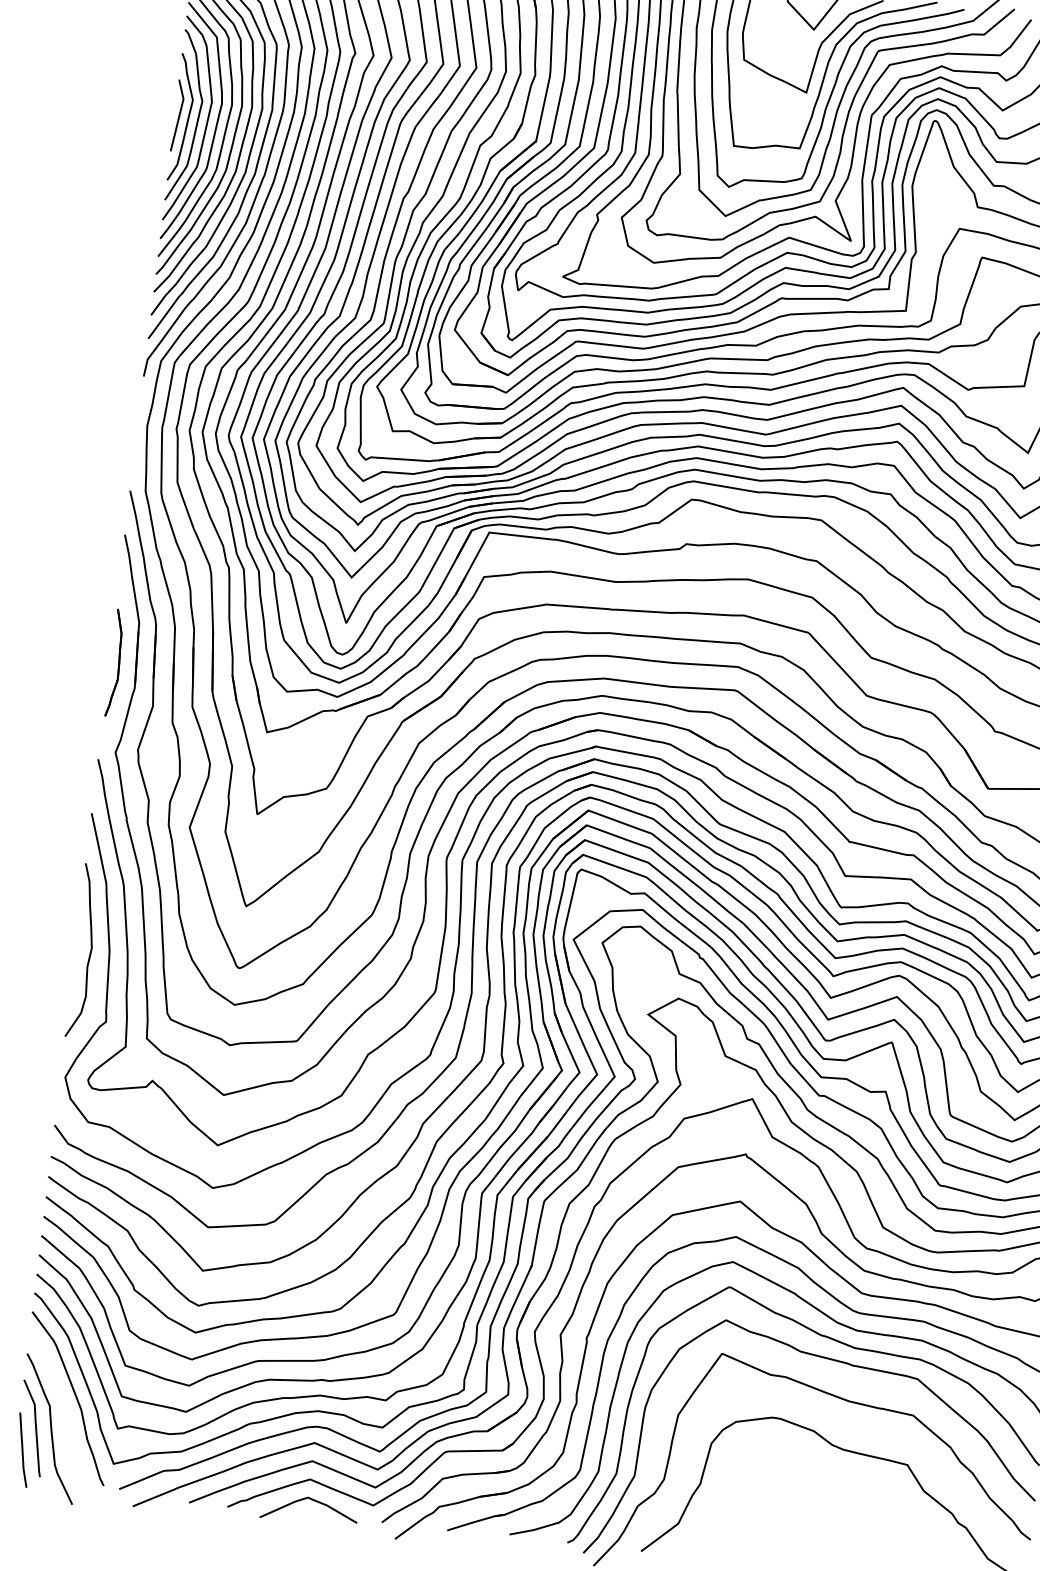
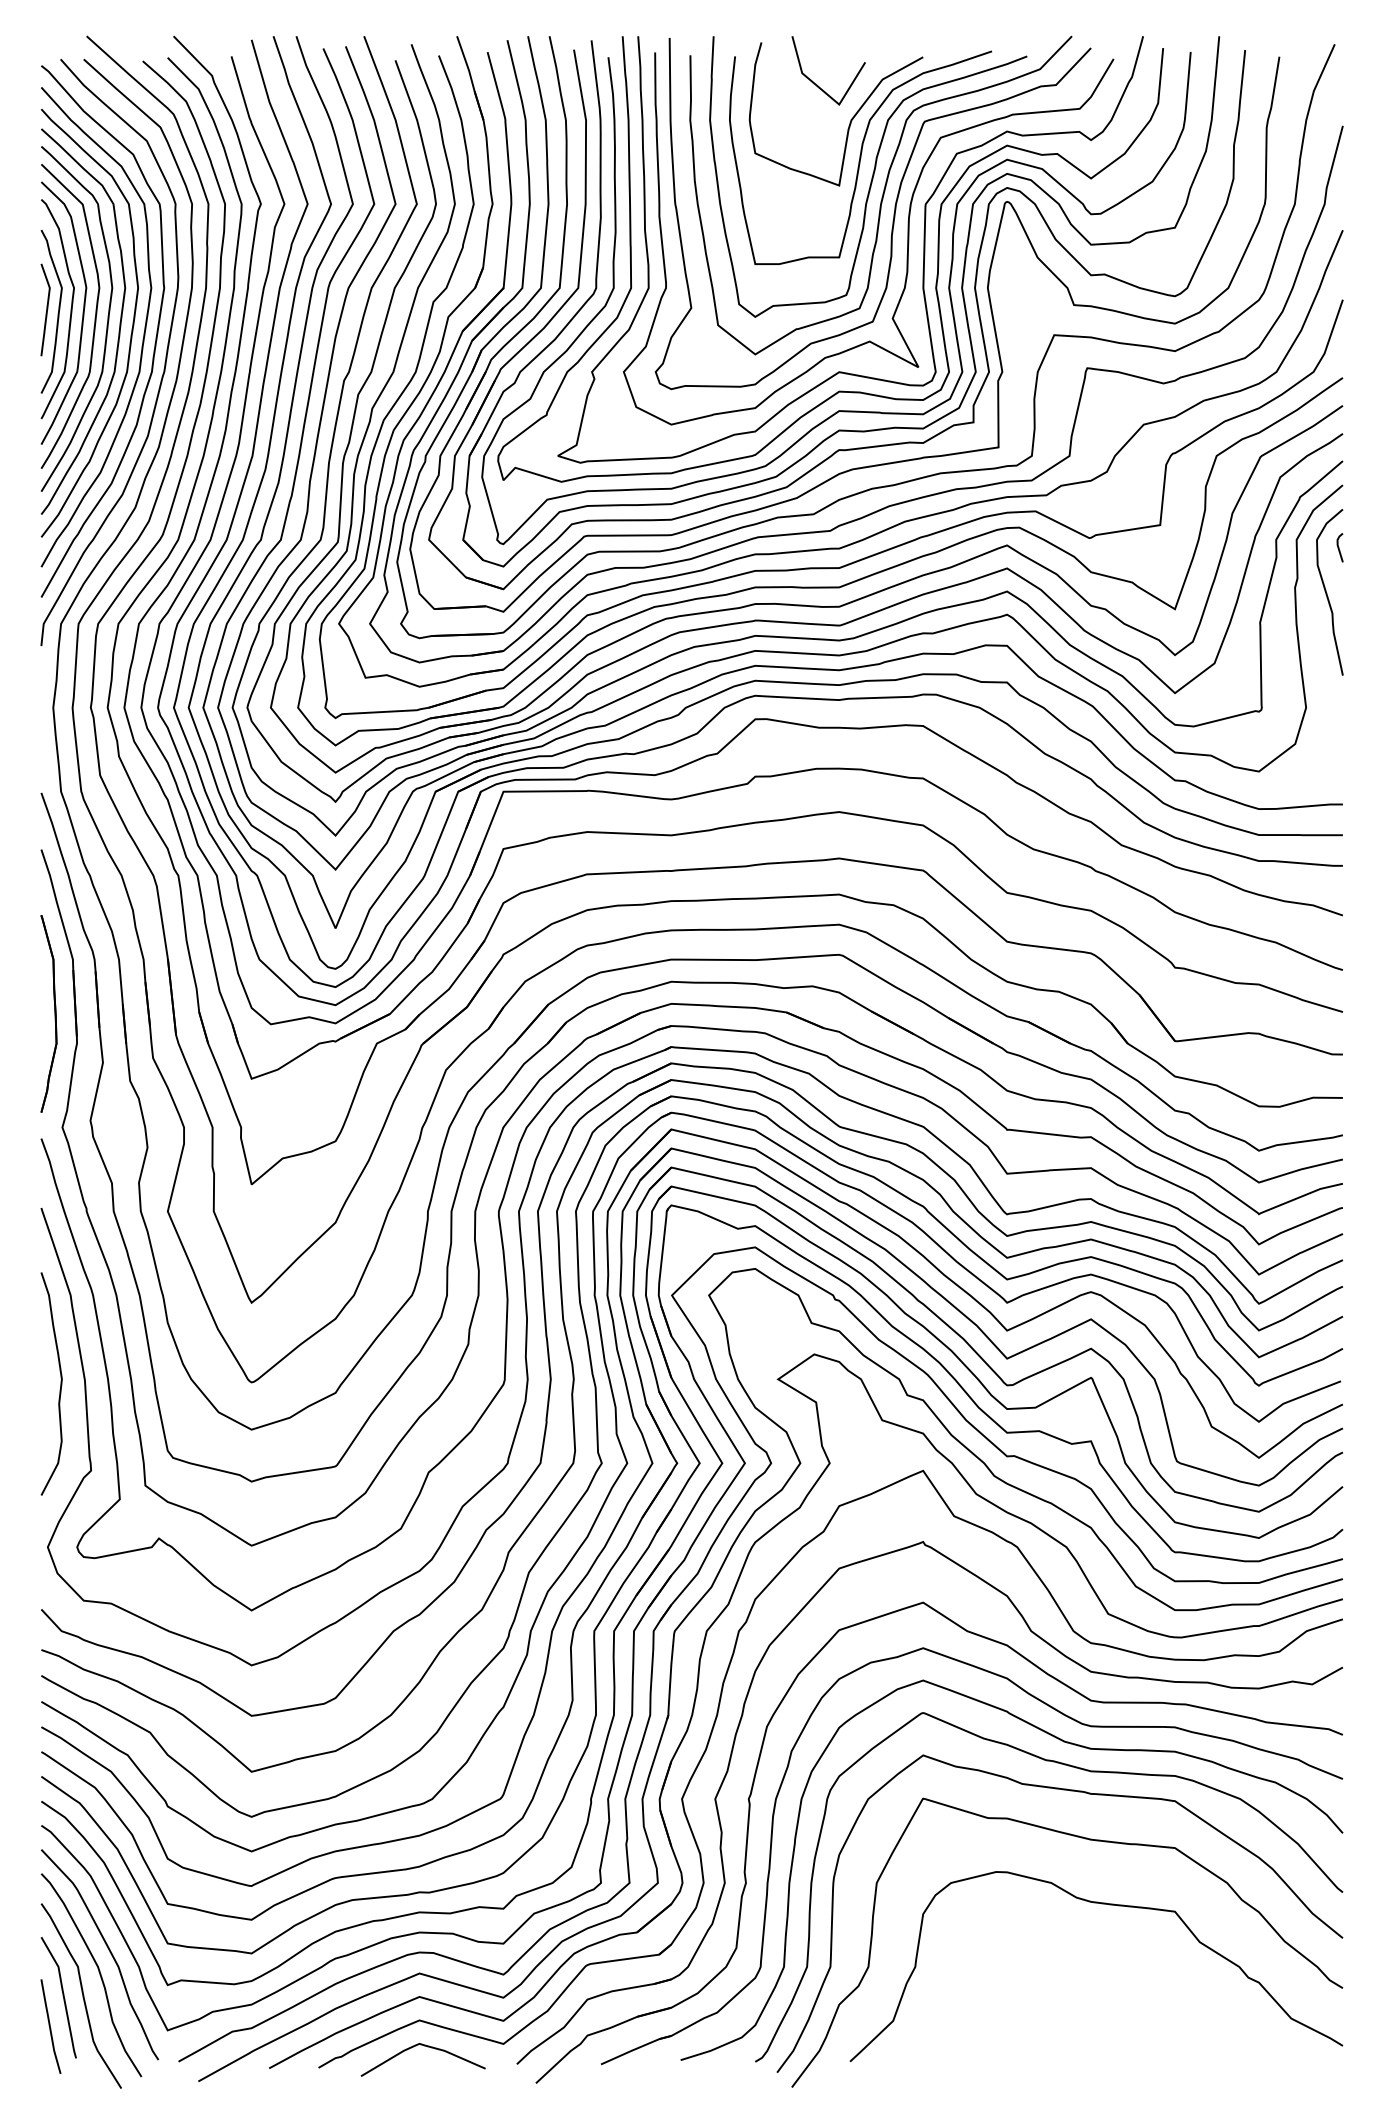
part: (115, 662) -> (48, 1013), size x1.43
curve: (65, 1412) -> (98, 1972), added

